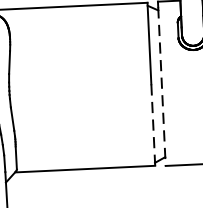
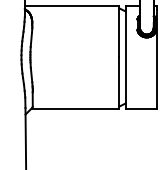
line: (161, 87) -> (125, 59), dashed -> solid
line: (153, 125) -> (119, 83), dashed -> solid

